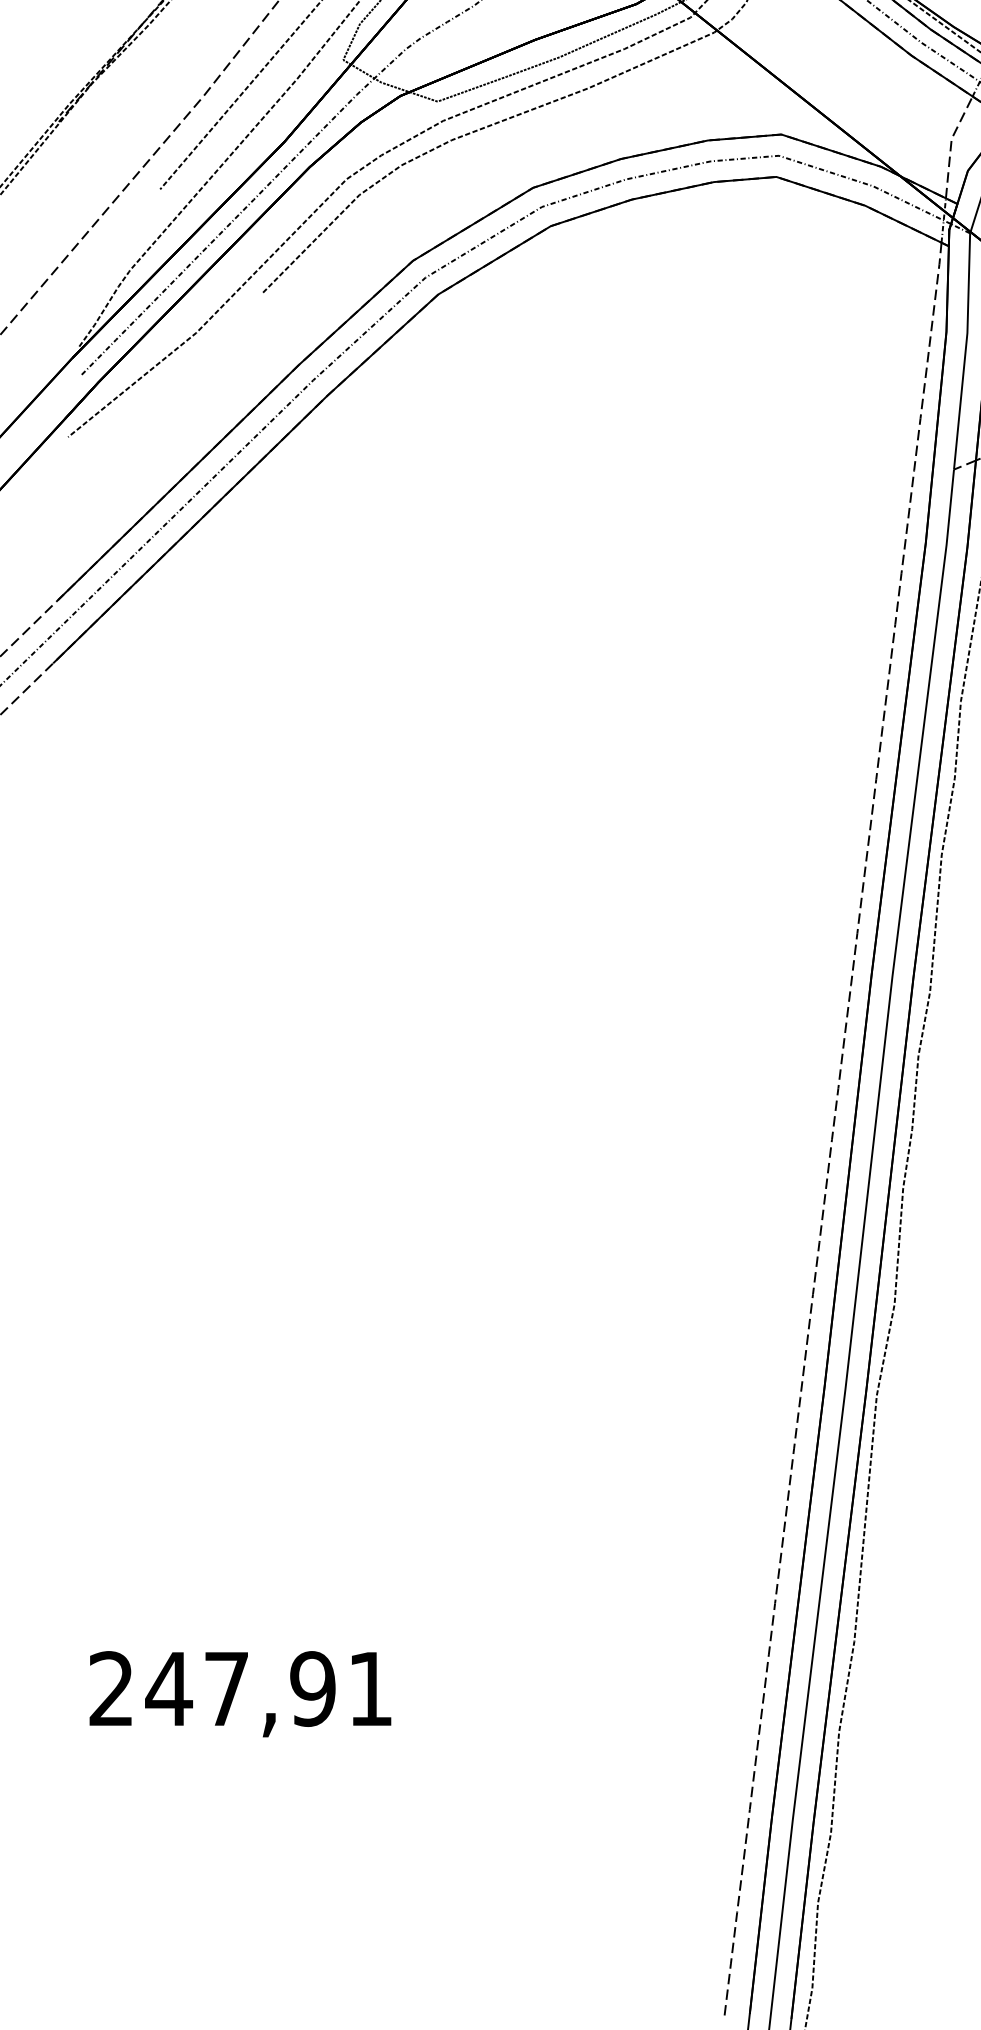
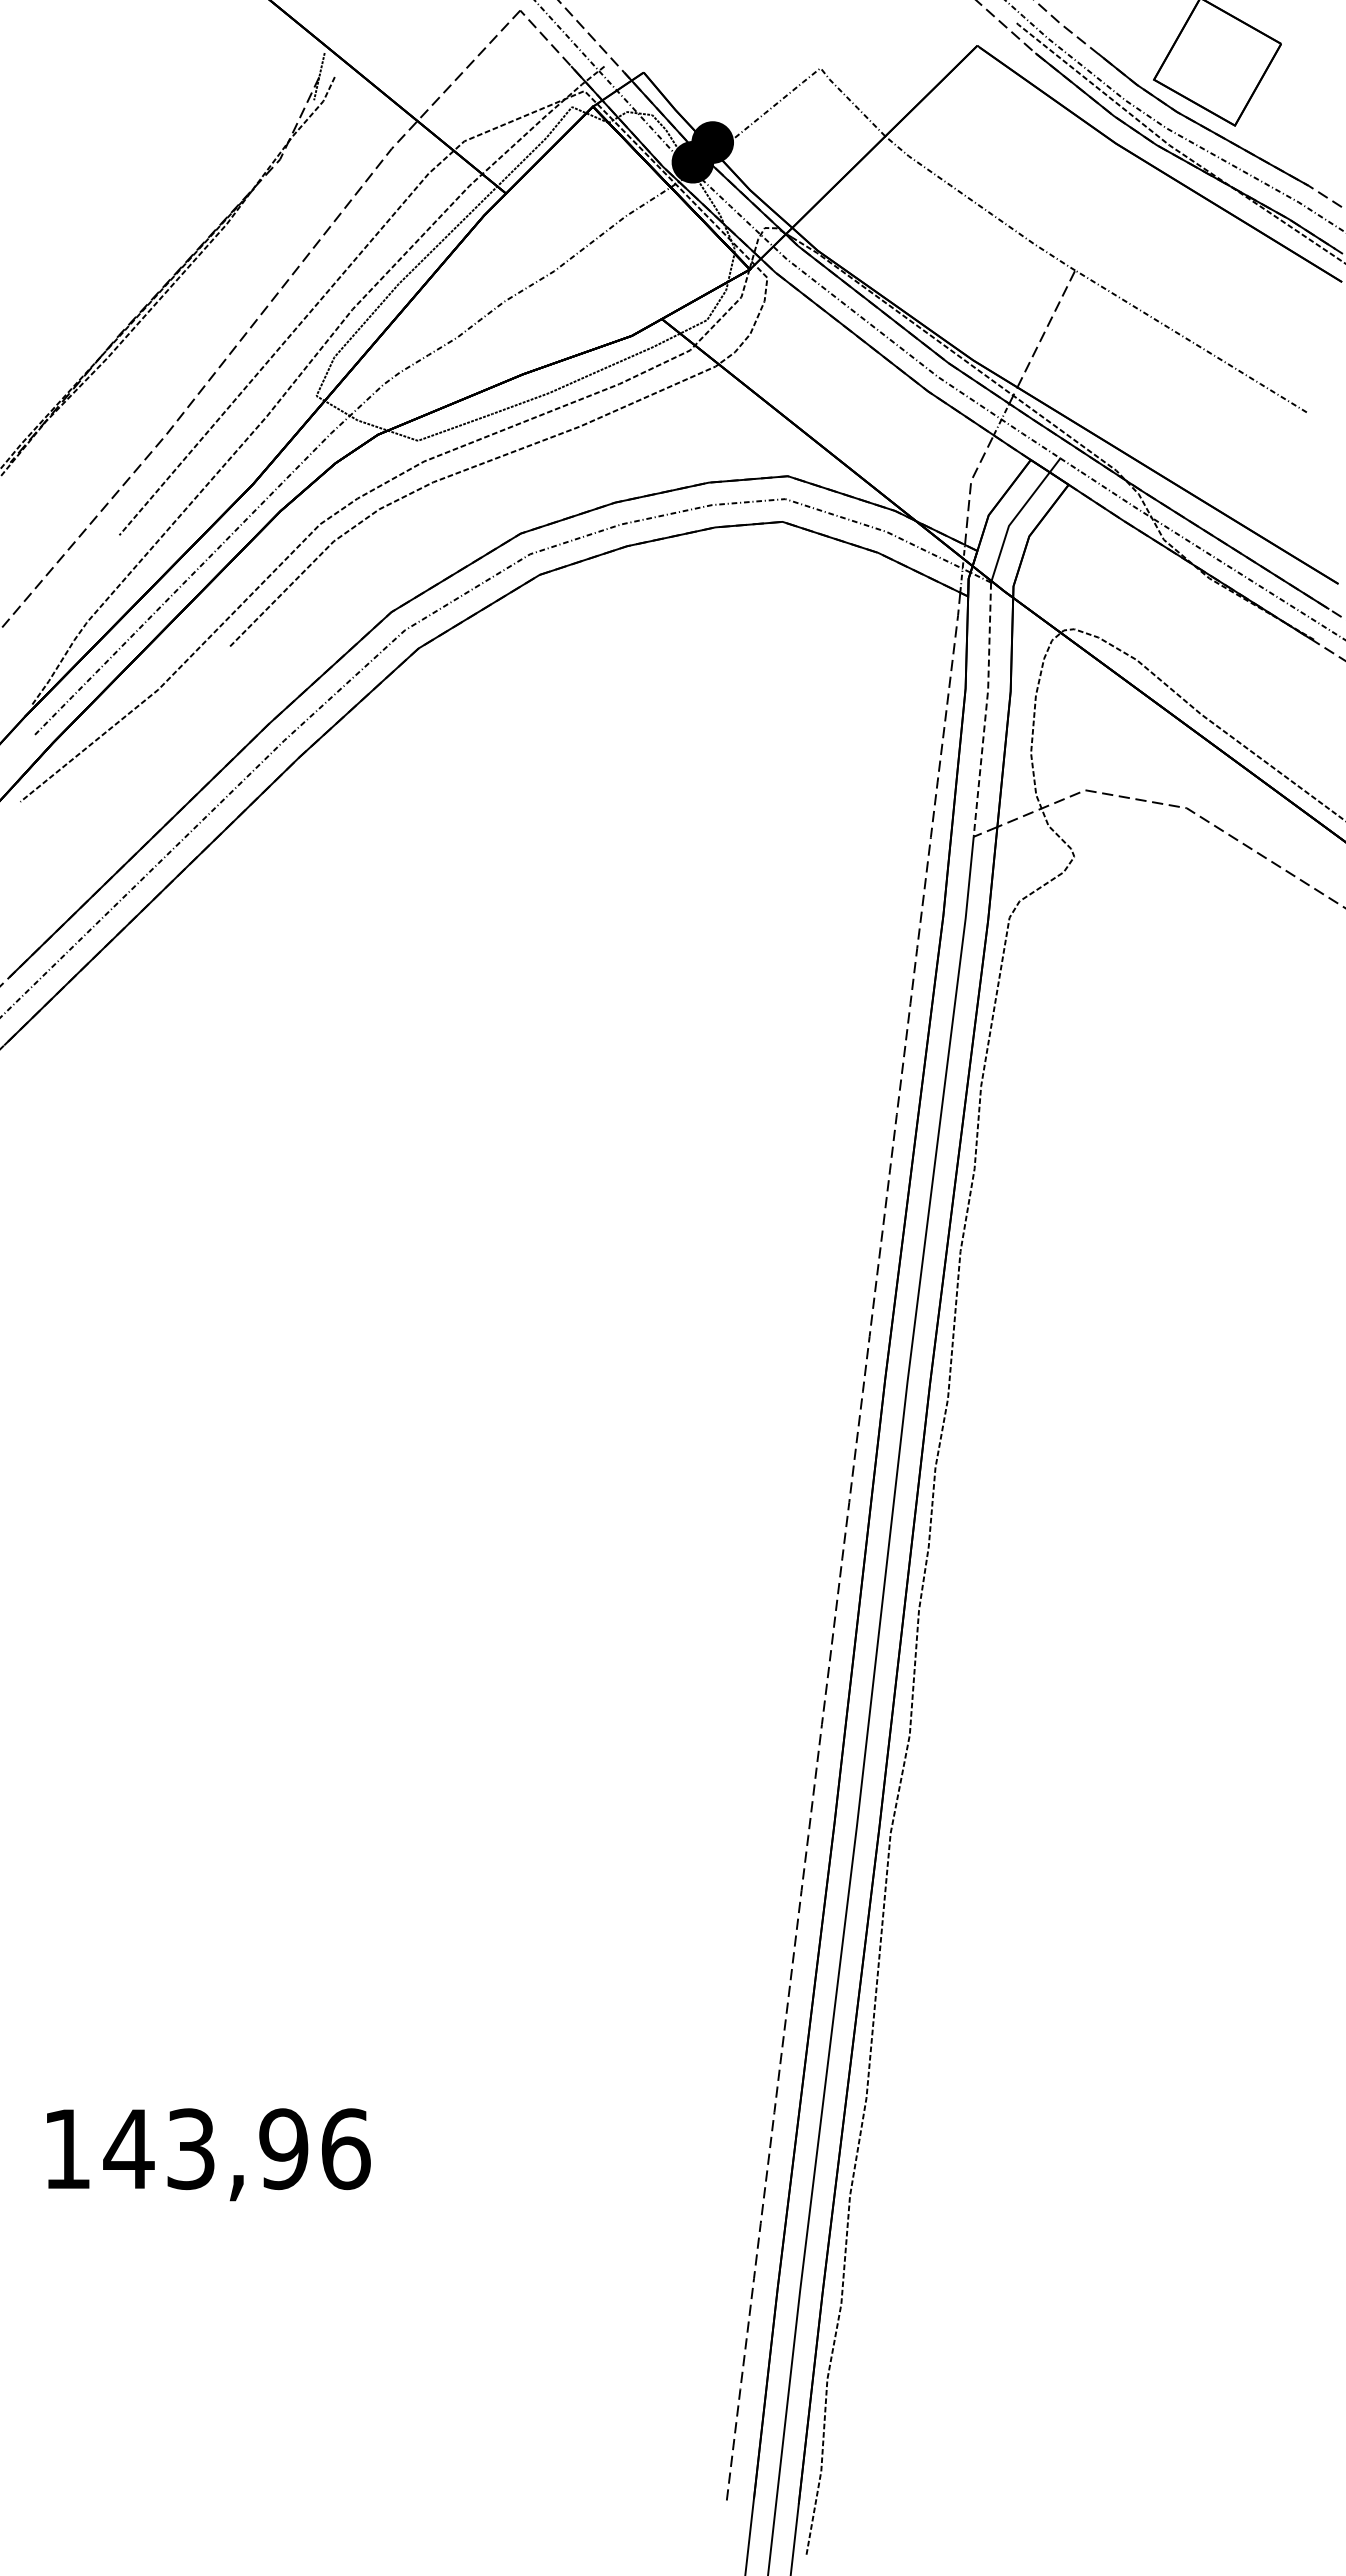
line: (965, 351) -> (986, 709), solid -> dashed
text: (241, 1689) -> (206, 2149), 247,91 -> 143,96

